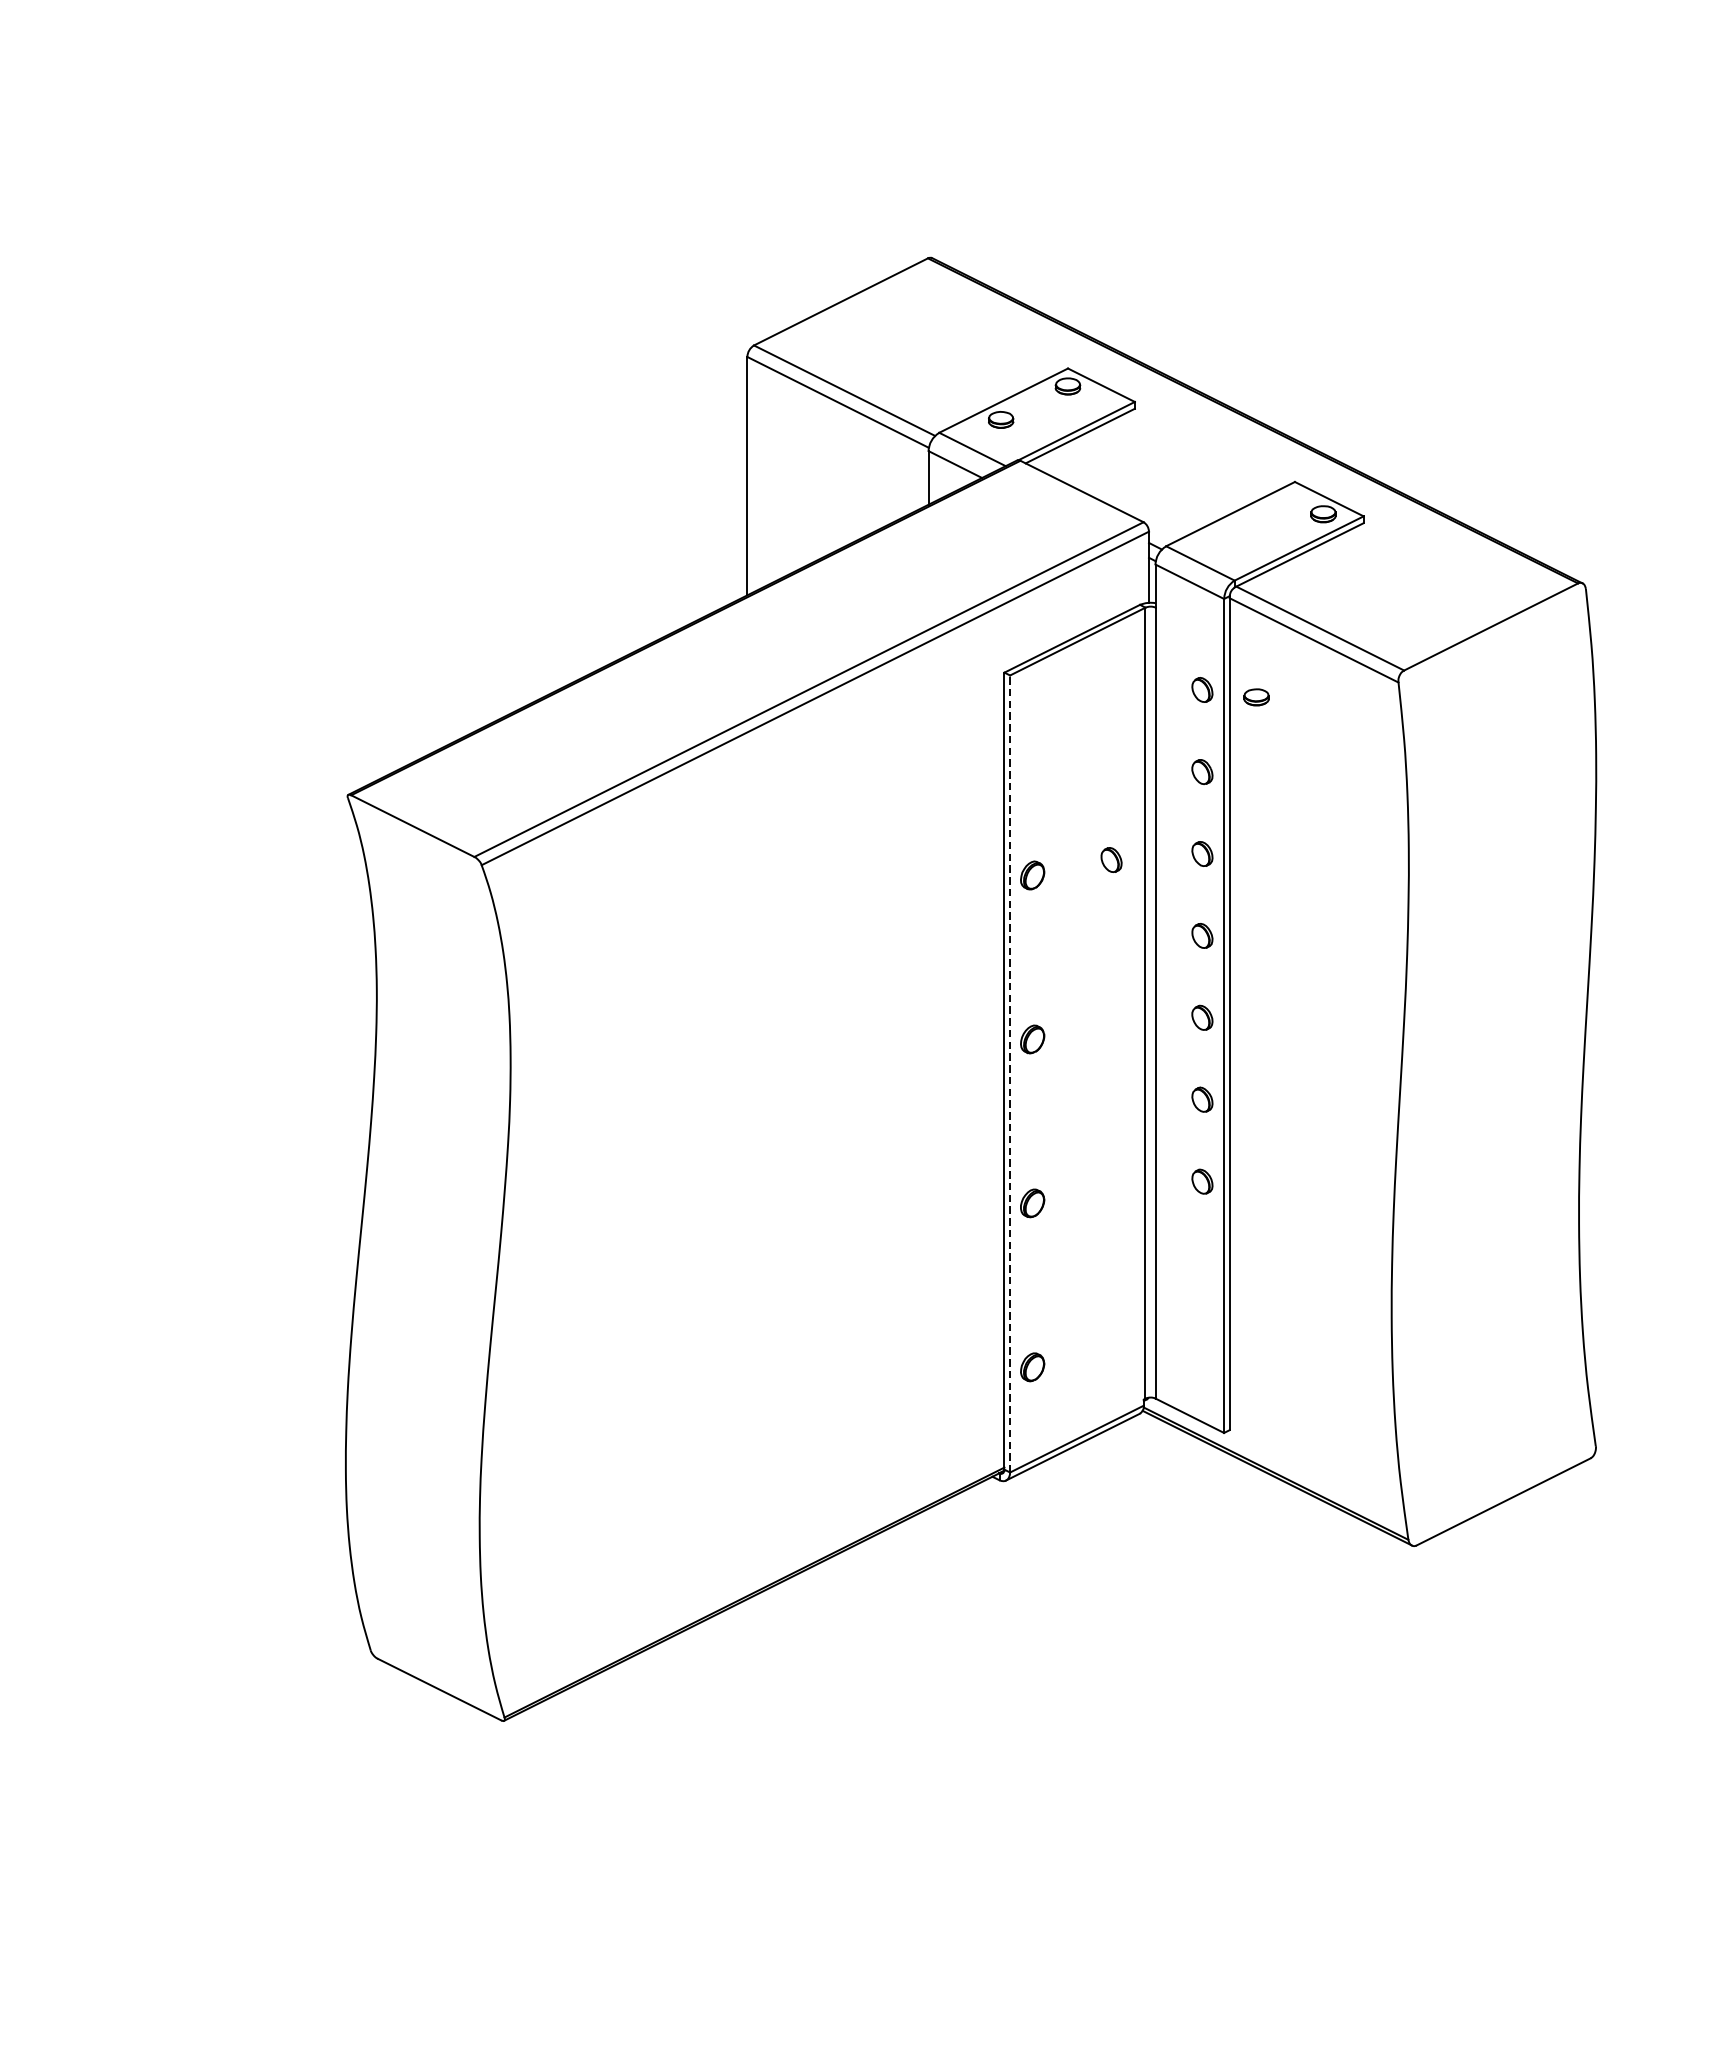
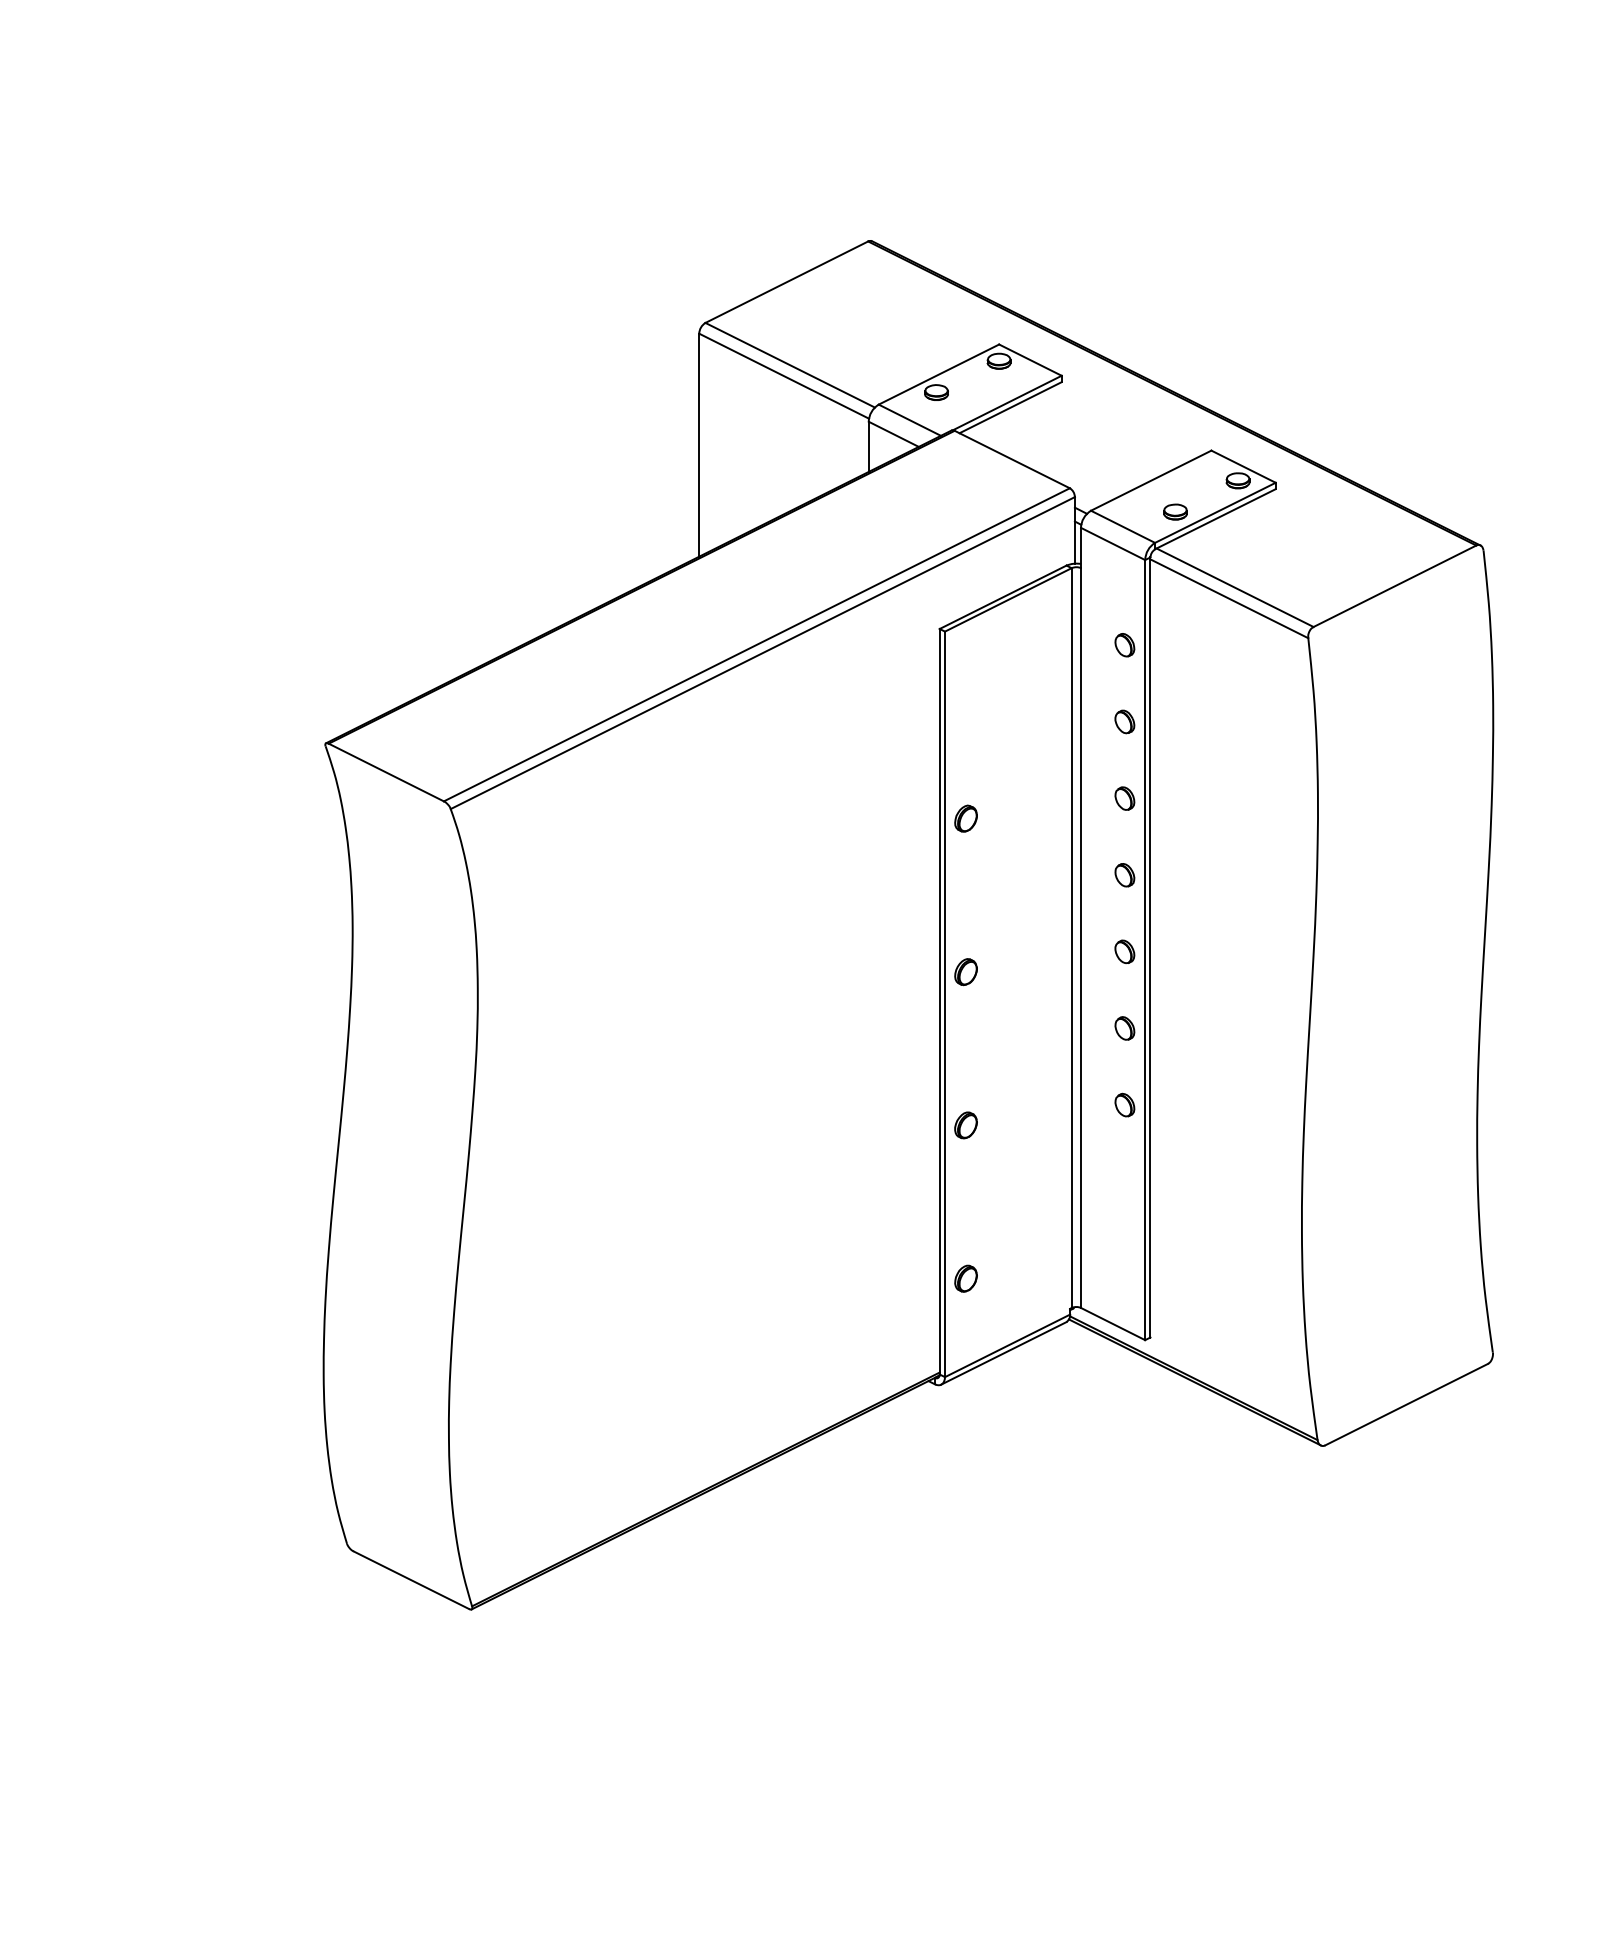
part: (1256, 696) -> (1175, 511), moved
part: (1111, 860) -> (1039, 804), removed
line: (1010, 1074) -> (945, 1004), dashed -> solid

